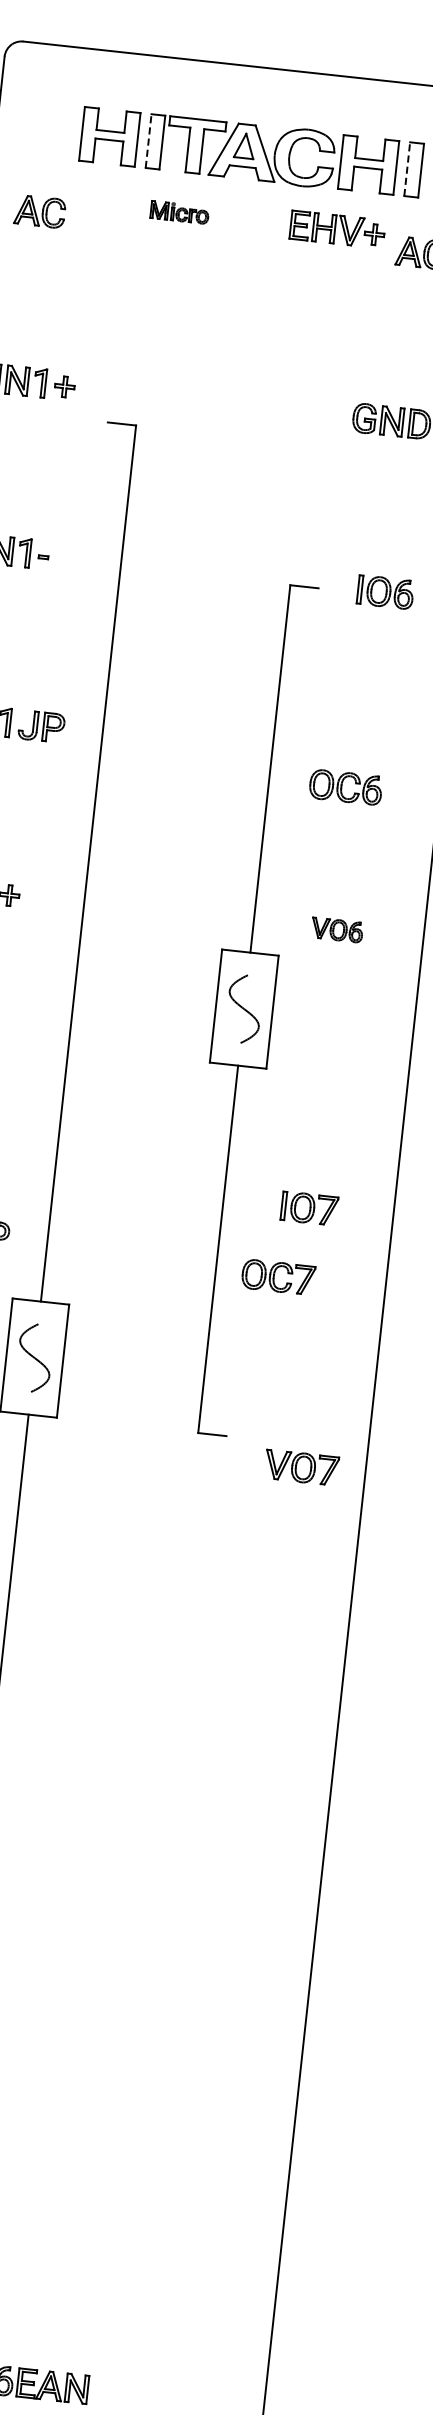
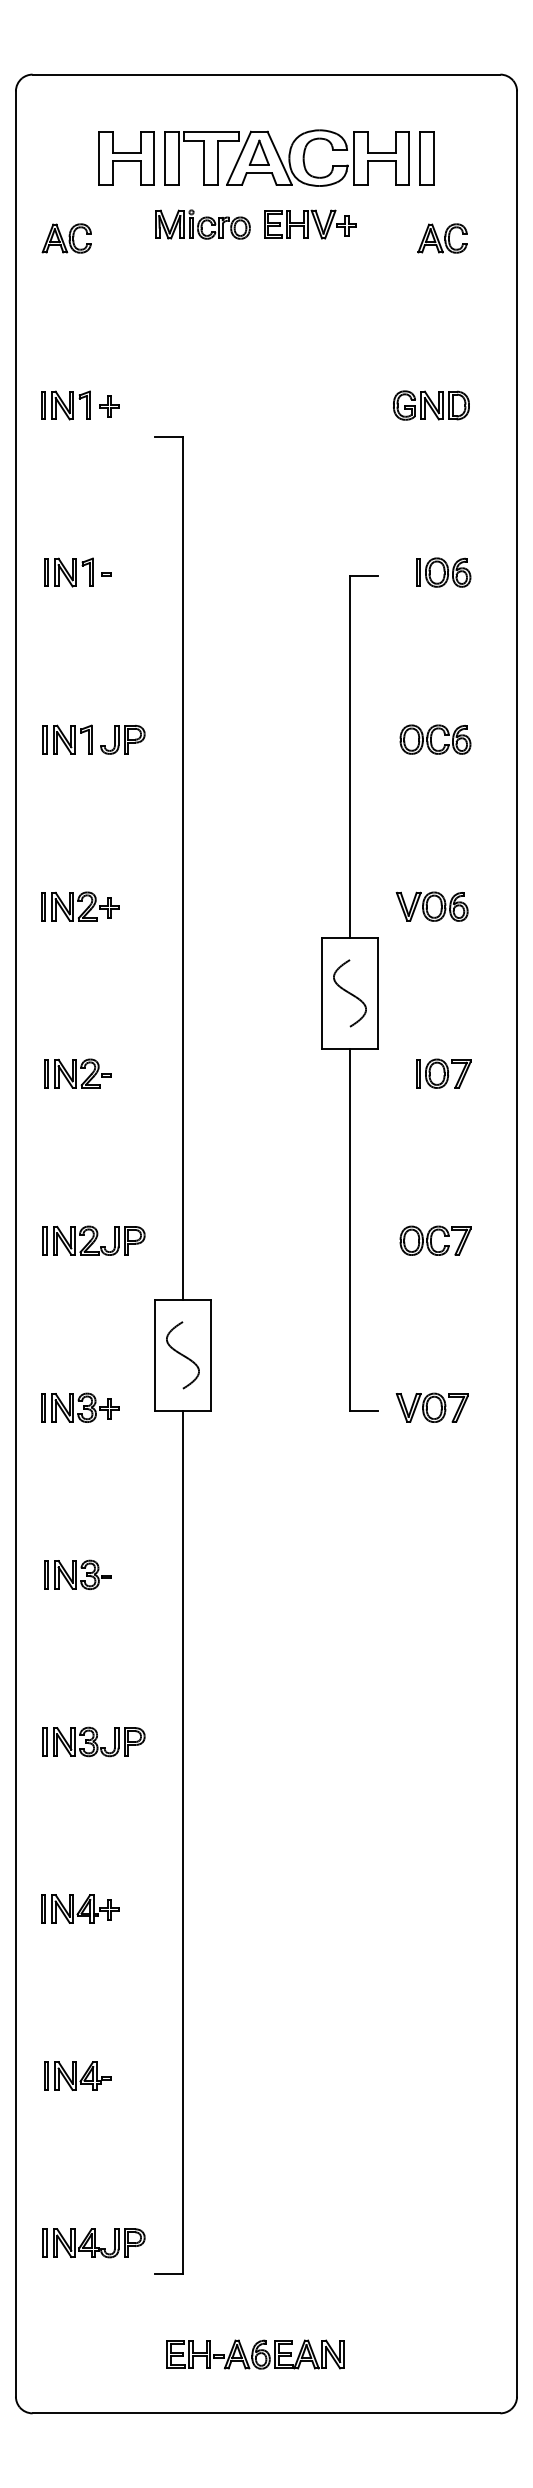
line: (149, 140) -> (165, 157), dashed -> solid
line: (406, 168) -> (419, 157), dashed -> solid
part: (179, 212) -> (202, 224), size x1.67
part: (337, 229) -> (310, 224), moved
part: (345, 787) -> (435, 739), moved
part: (336, 929) -> (431, 906), size x1.43
part: (309, 1208) -> (443, 1073), moved
part: (278, 1276) -> (435, 1240), moved
part: (300, 1467) -> (431, 1407), moved

